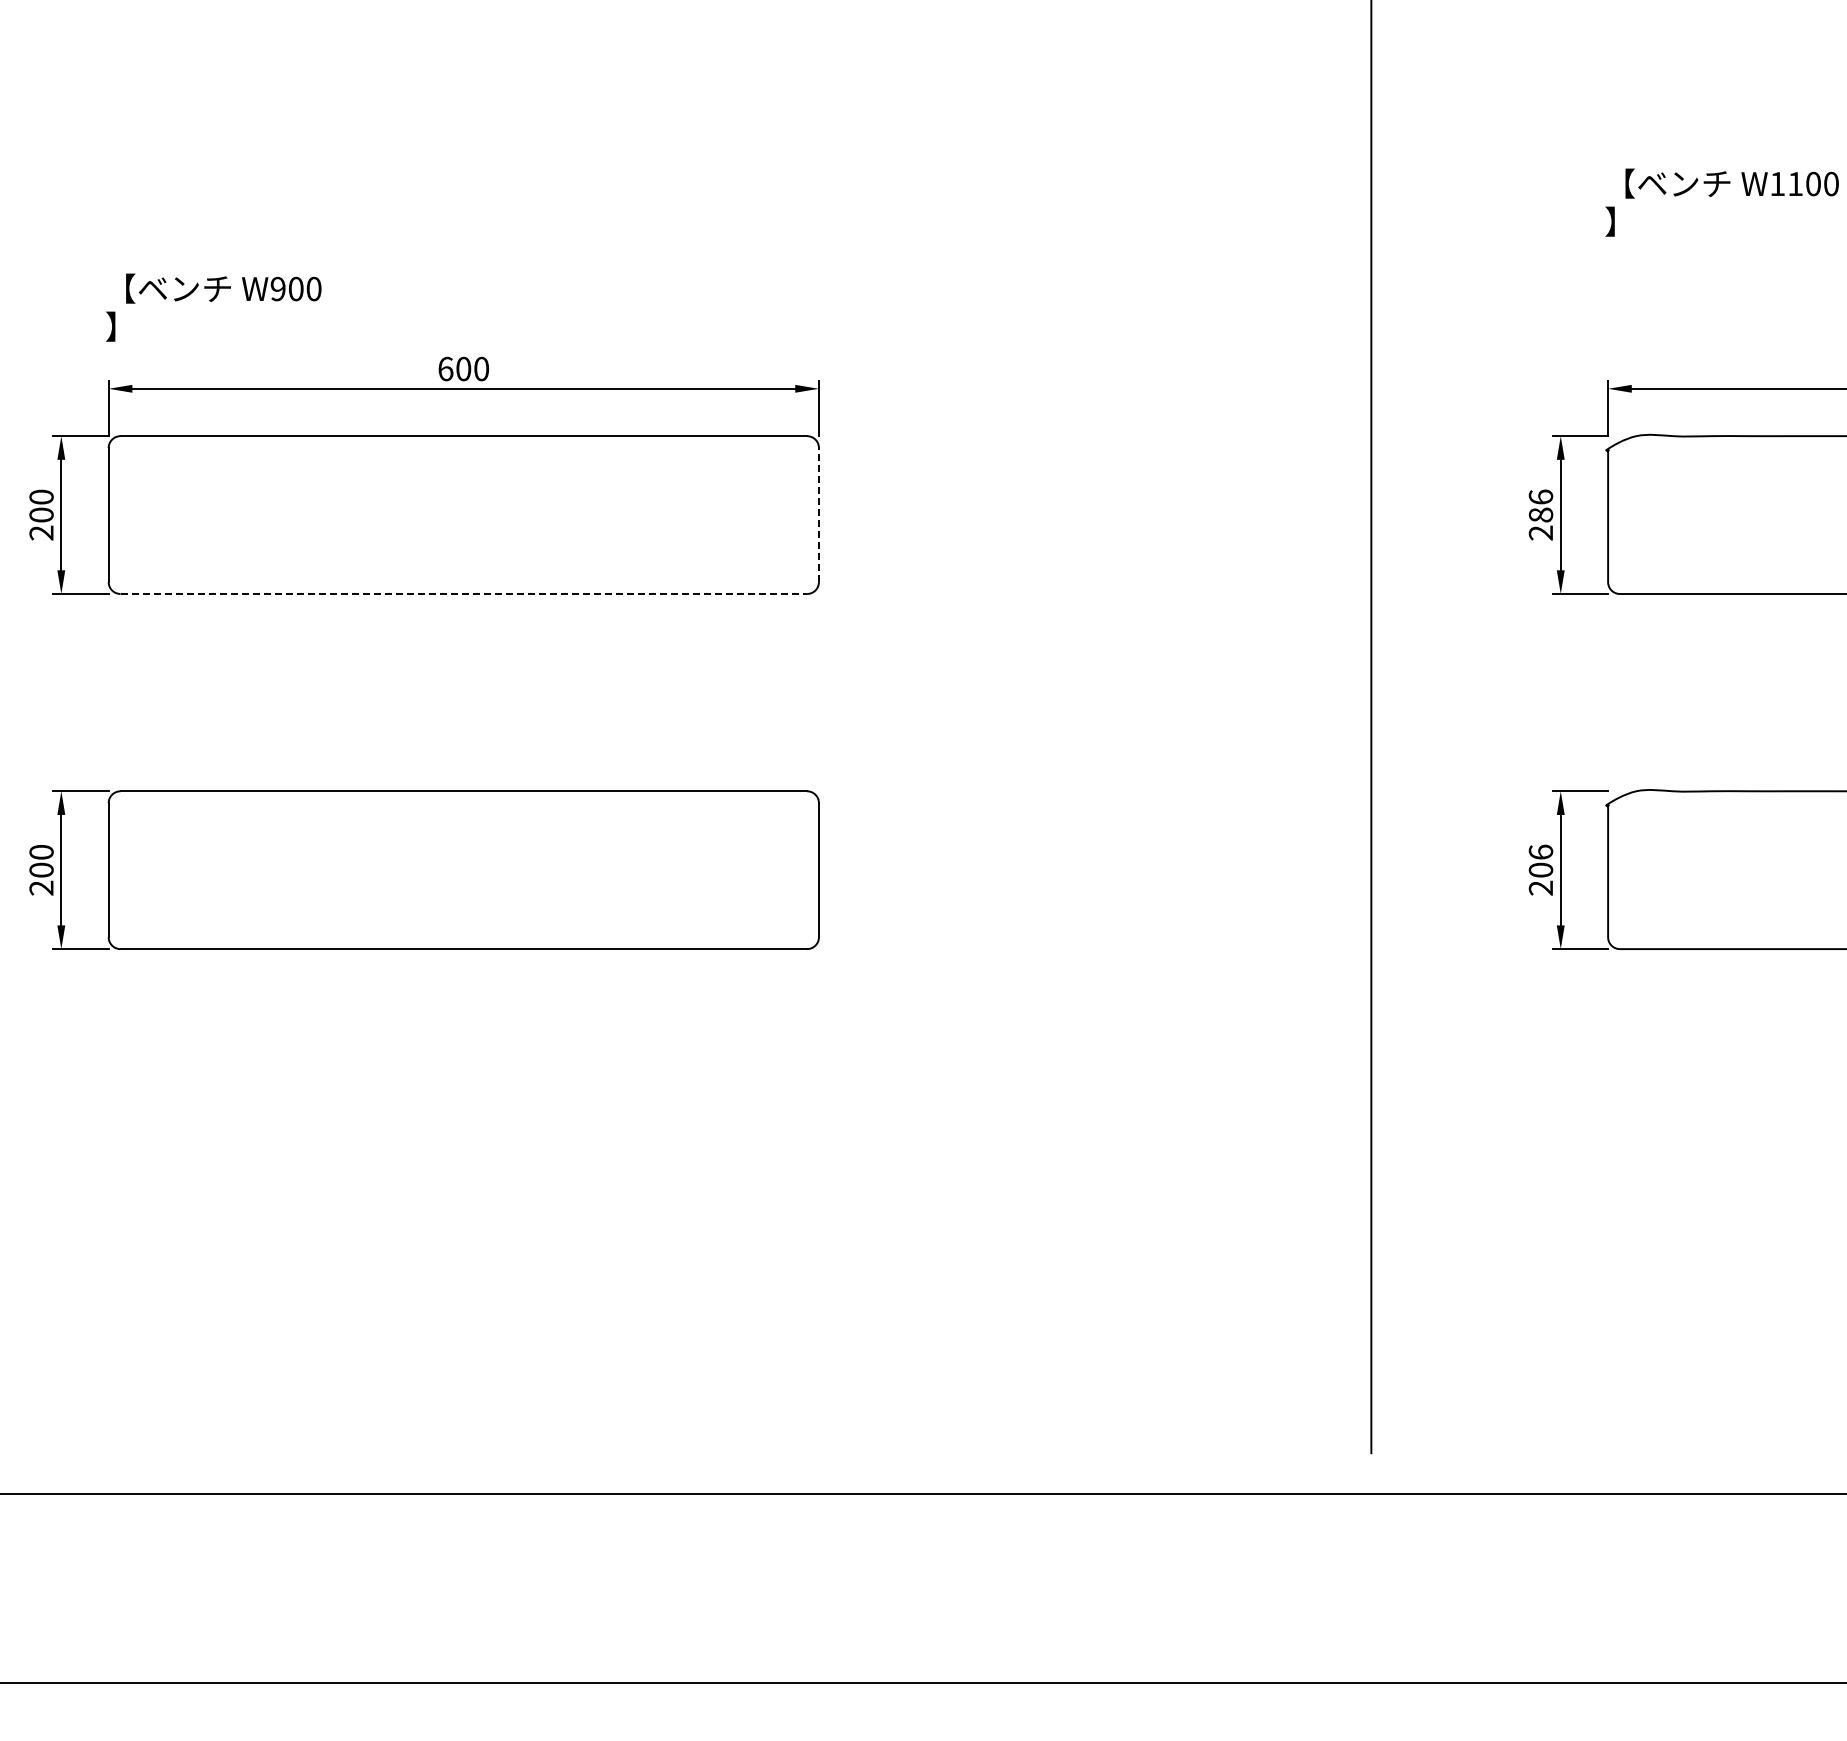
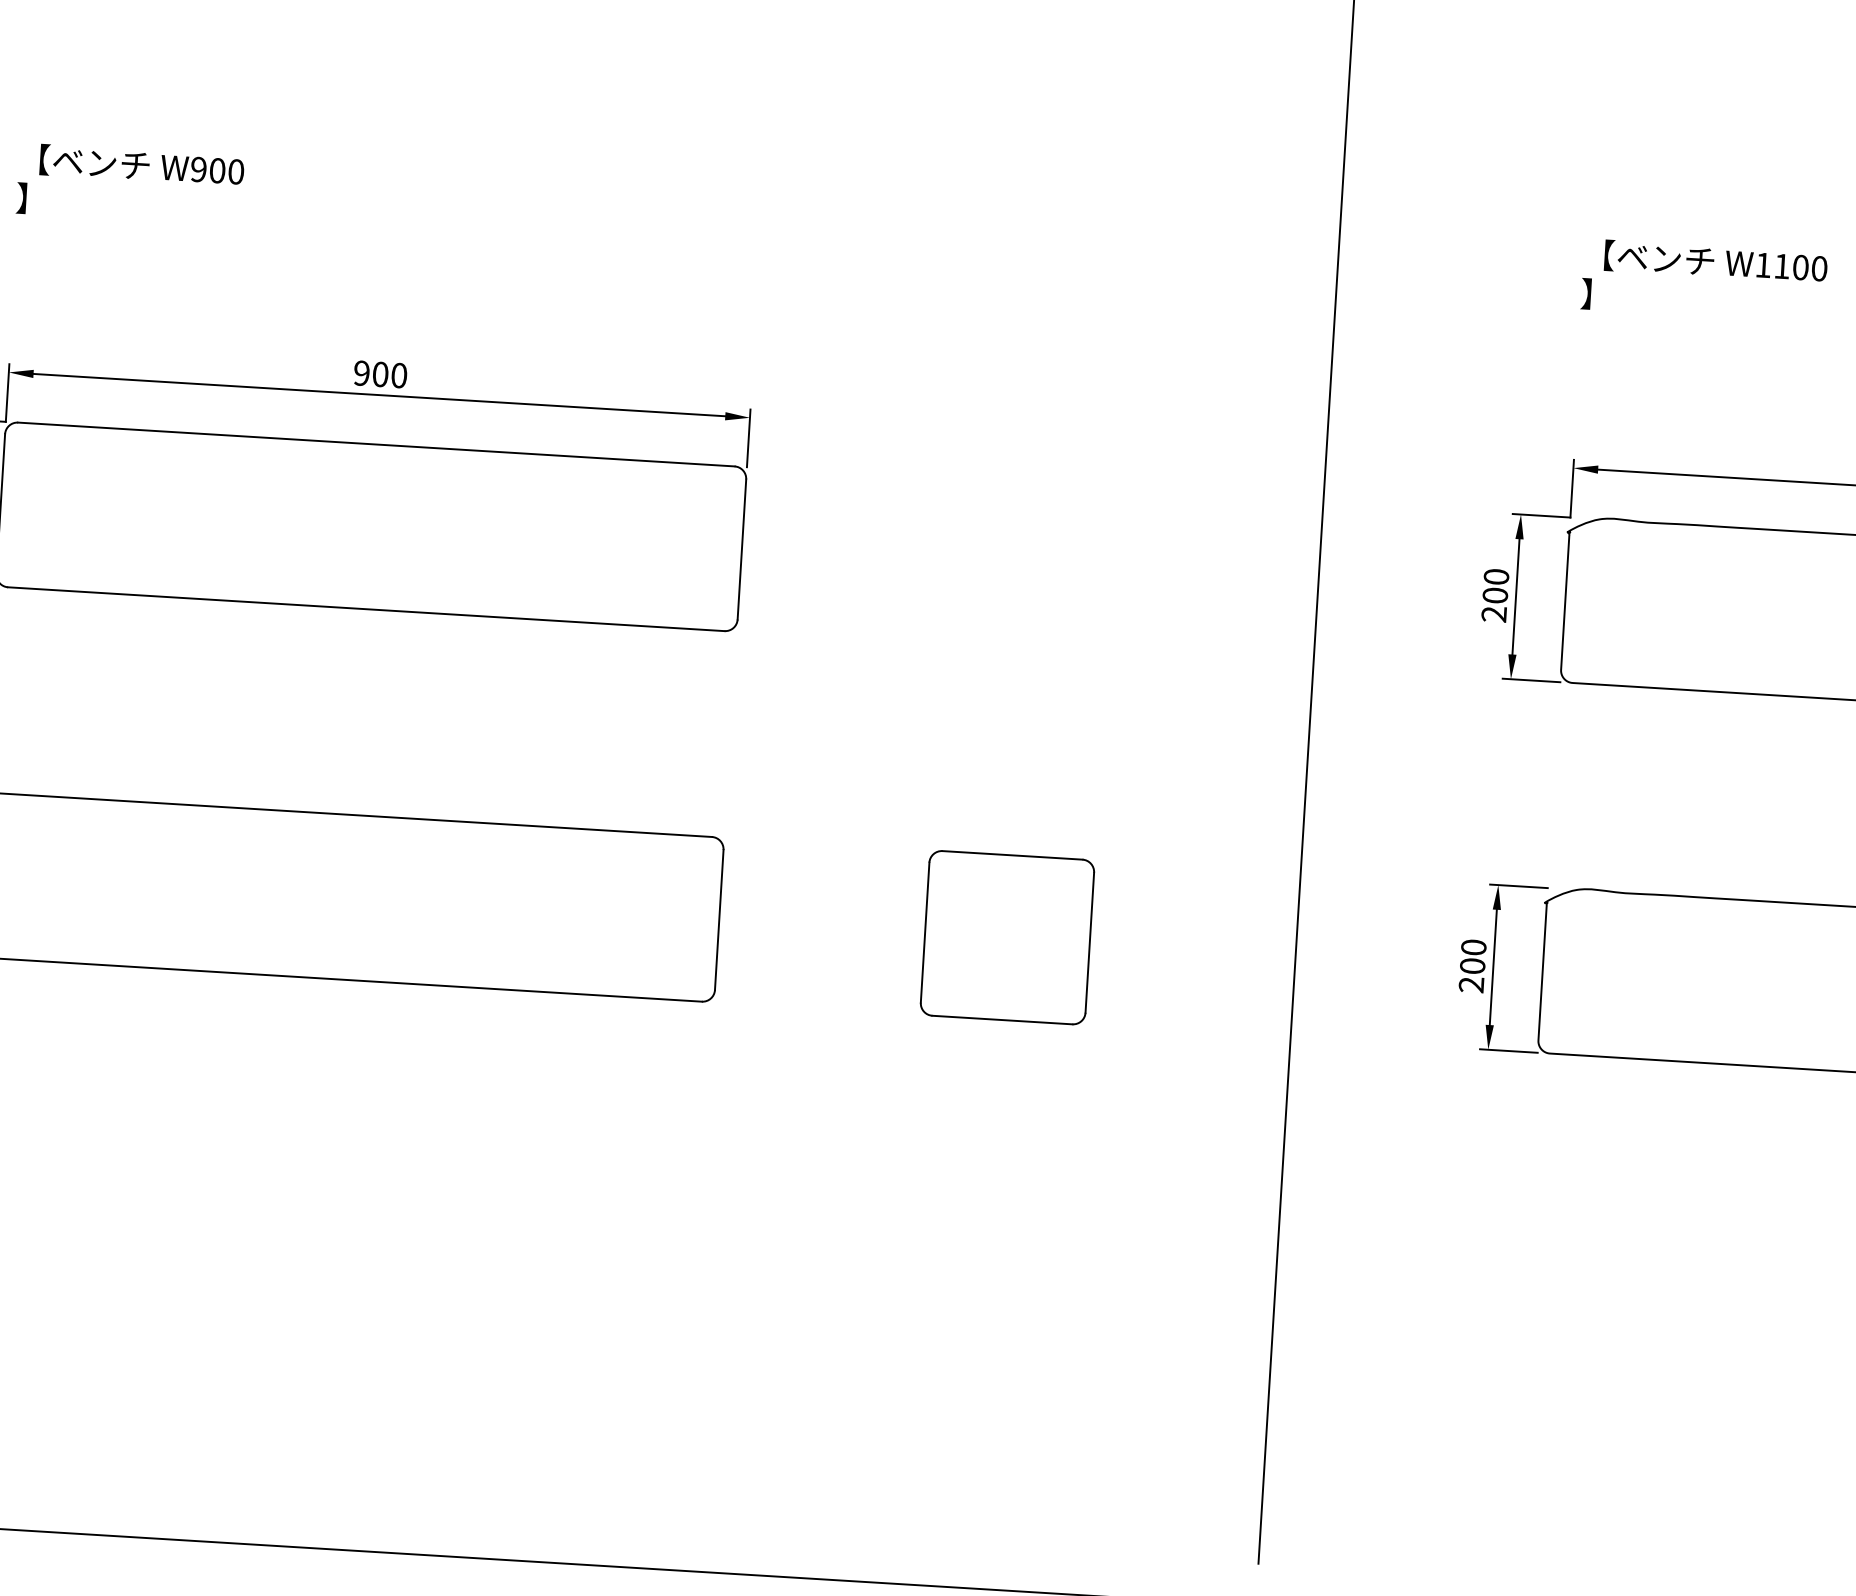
text: (213, 307) -> (130, 184), moved
text: (445, 368) -> (361, 372), 600 -> 900
text: (1540, 505) -> (1495, 585), 286 -> 200
line: (818, 514) -> (741, 548), dashed -> solid
line: (464, 594) -> (367, 609), dashed -> solid
text: (1540, 851) -> (1473, 946), 206 -> 200
part: (1094, 869) -> (1006, 936), added

